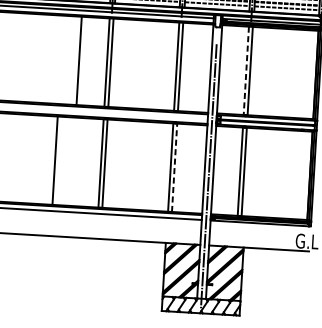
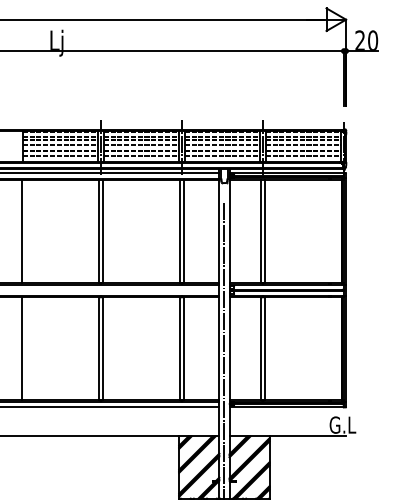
line: (79, 60) -> (22, 231), moved
line: (246, 71) -> (260, 232), dashed -> solid
line: (55, 160) -> (22, 348), moved
line: (174, 167) -> (184, 348), dashed -> solid

